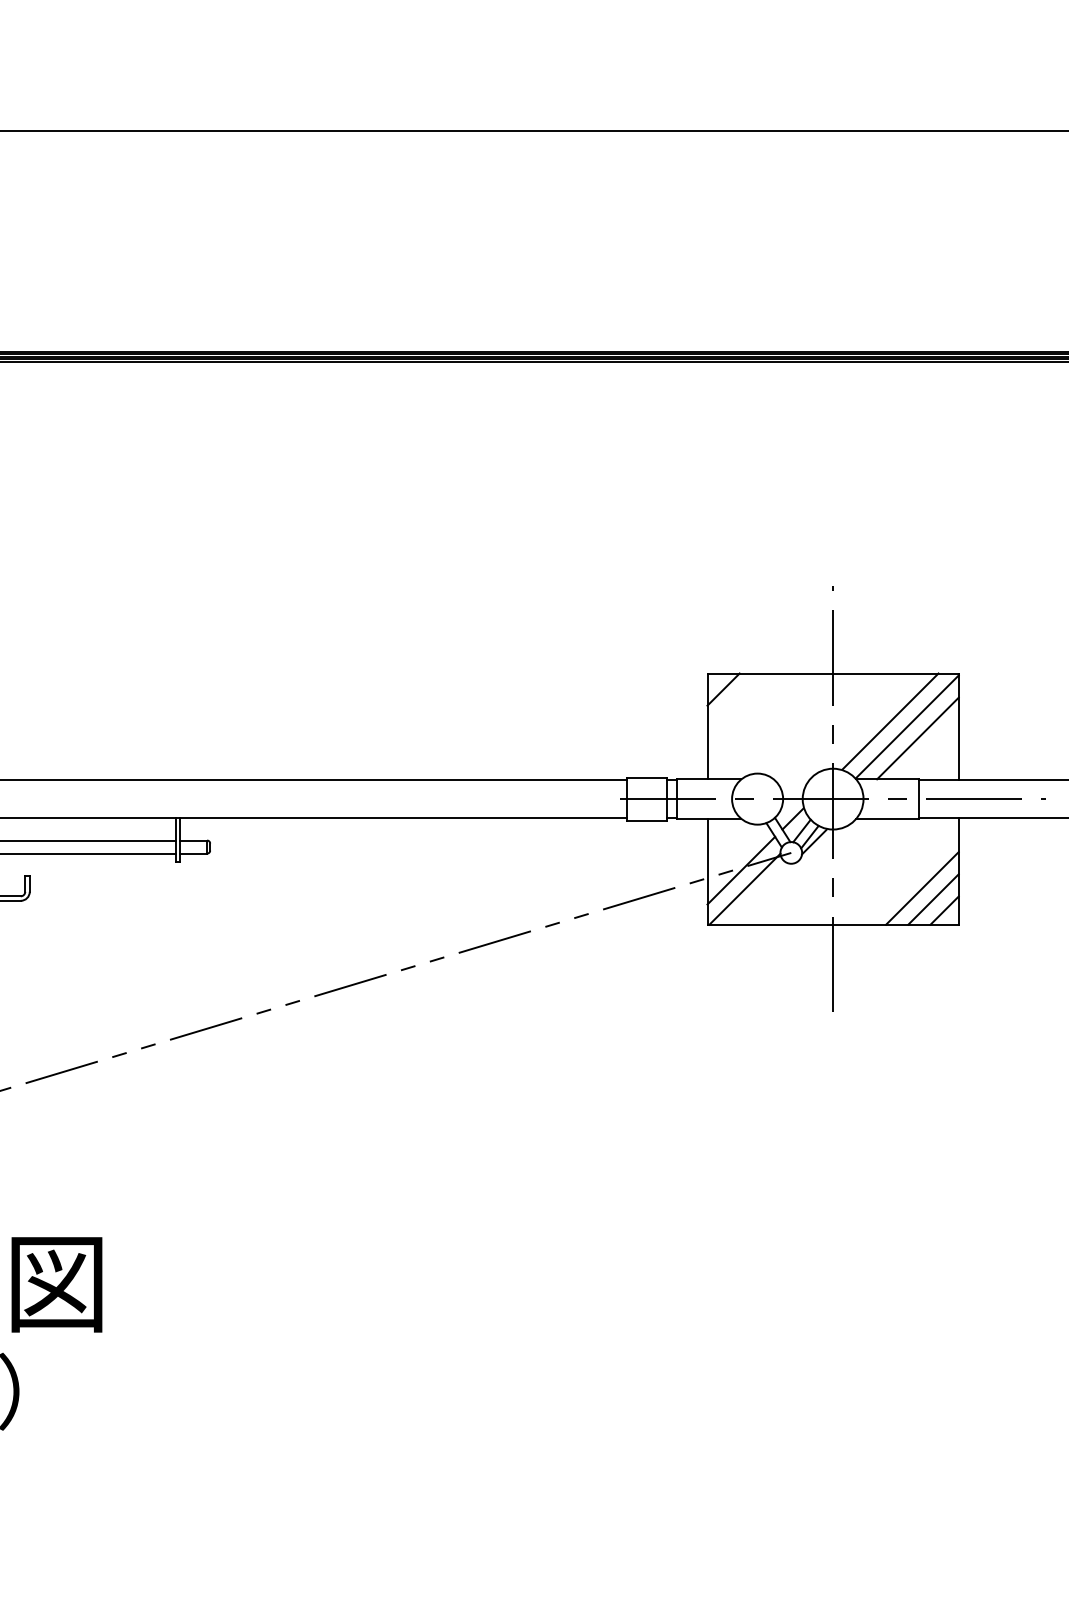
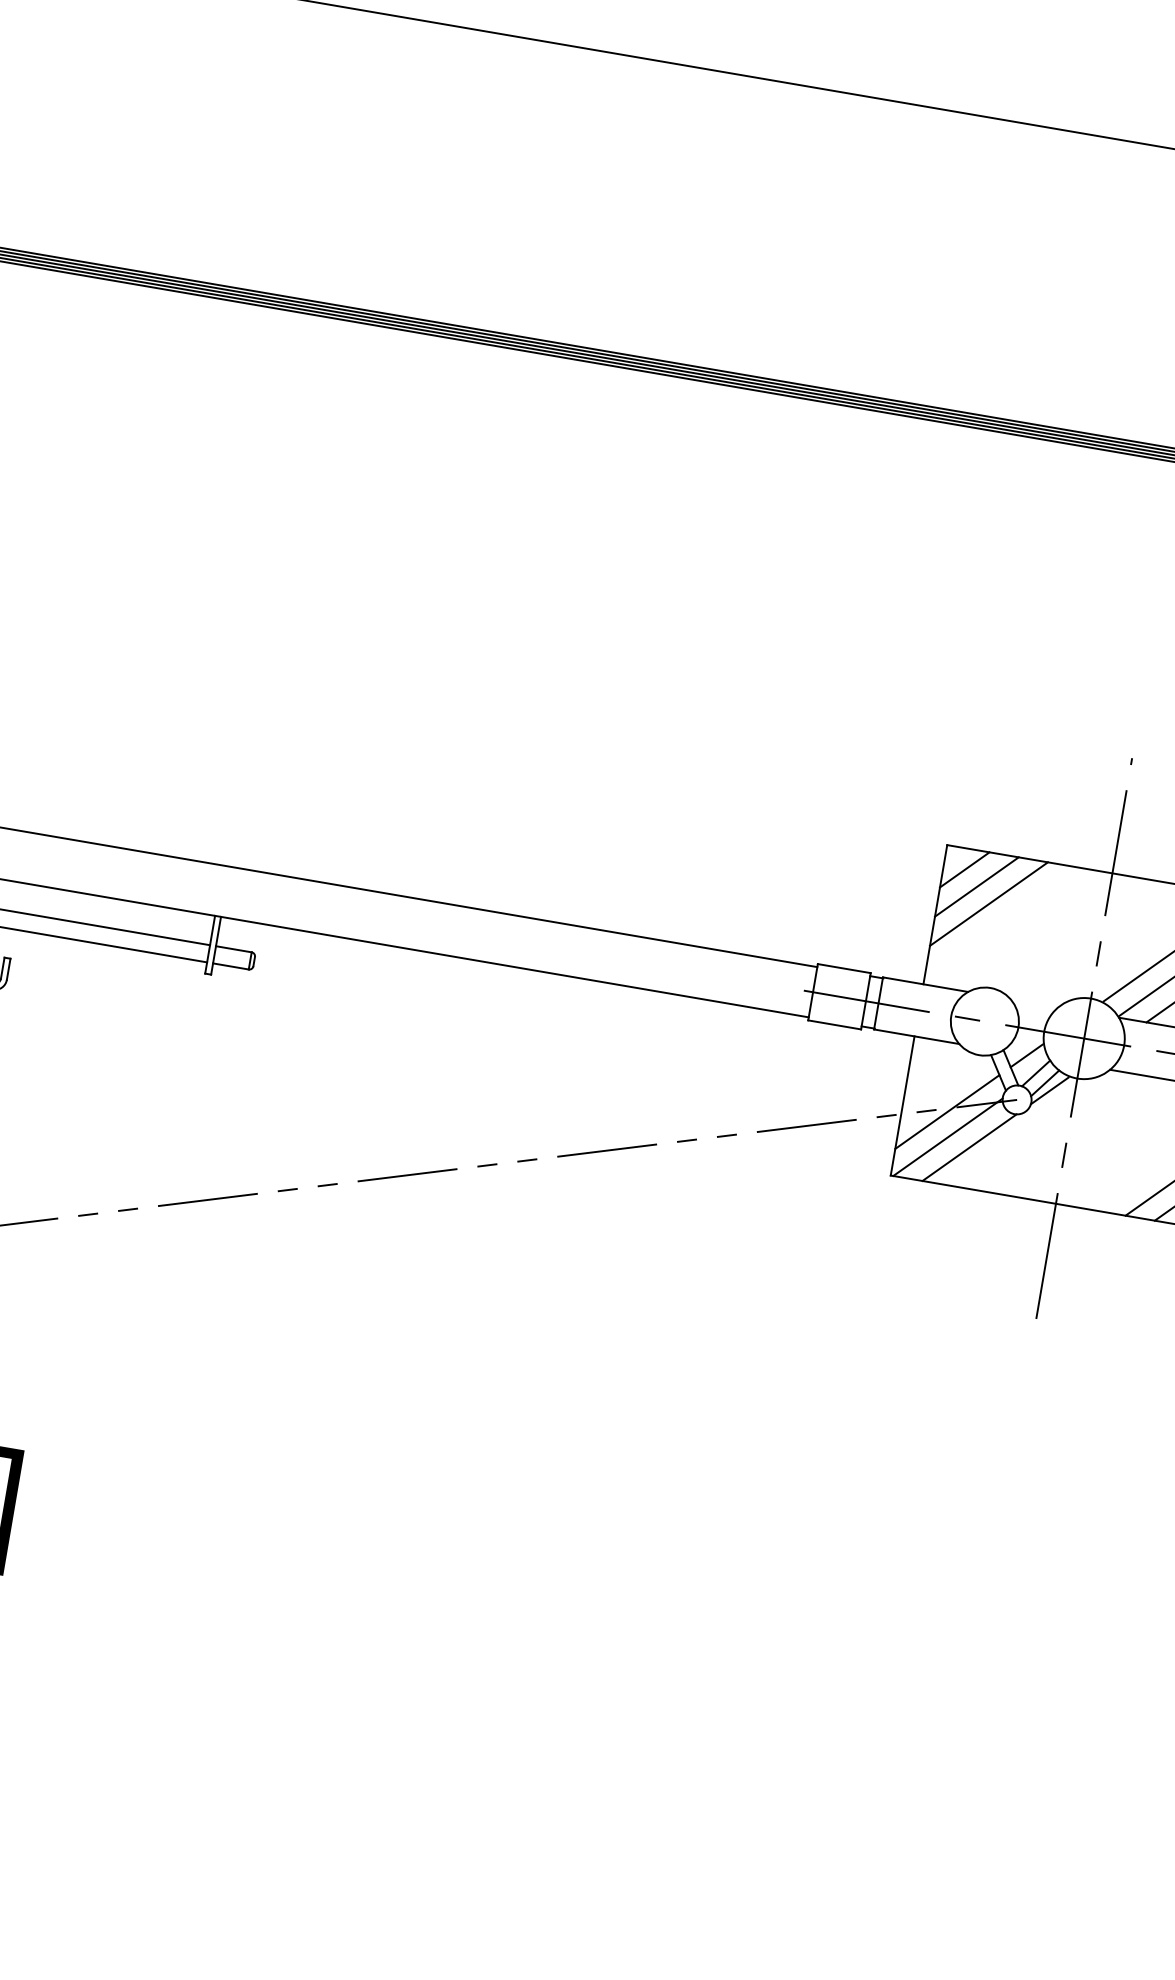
line: (734, 700) -> (976, 886), added
line: (745, 711) -> (988, 903), added
line: (761, 893) -> (968, 1146), added

